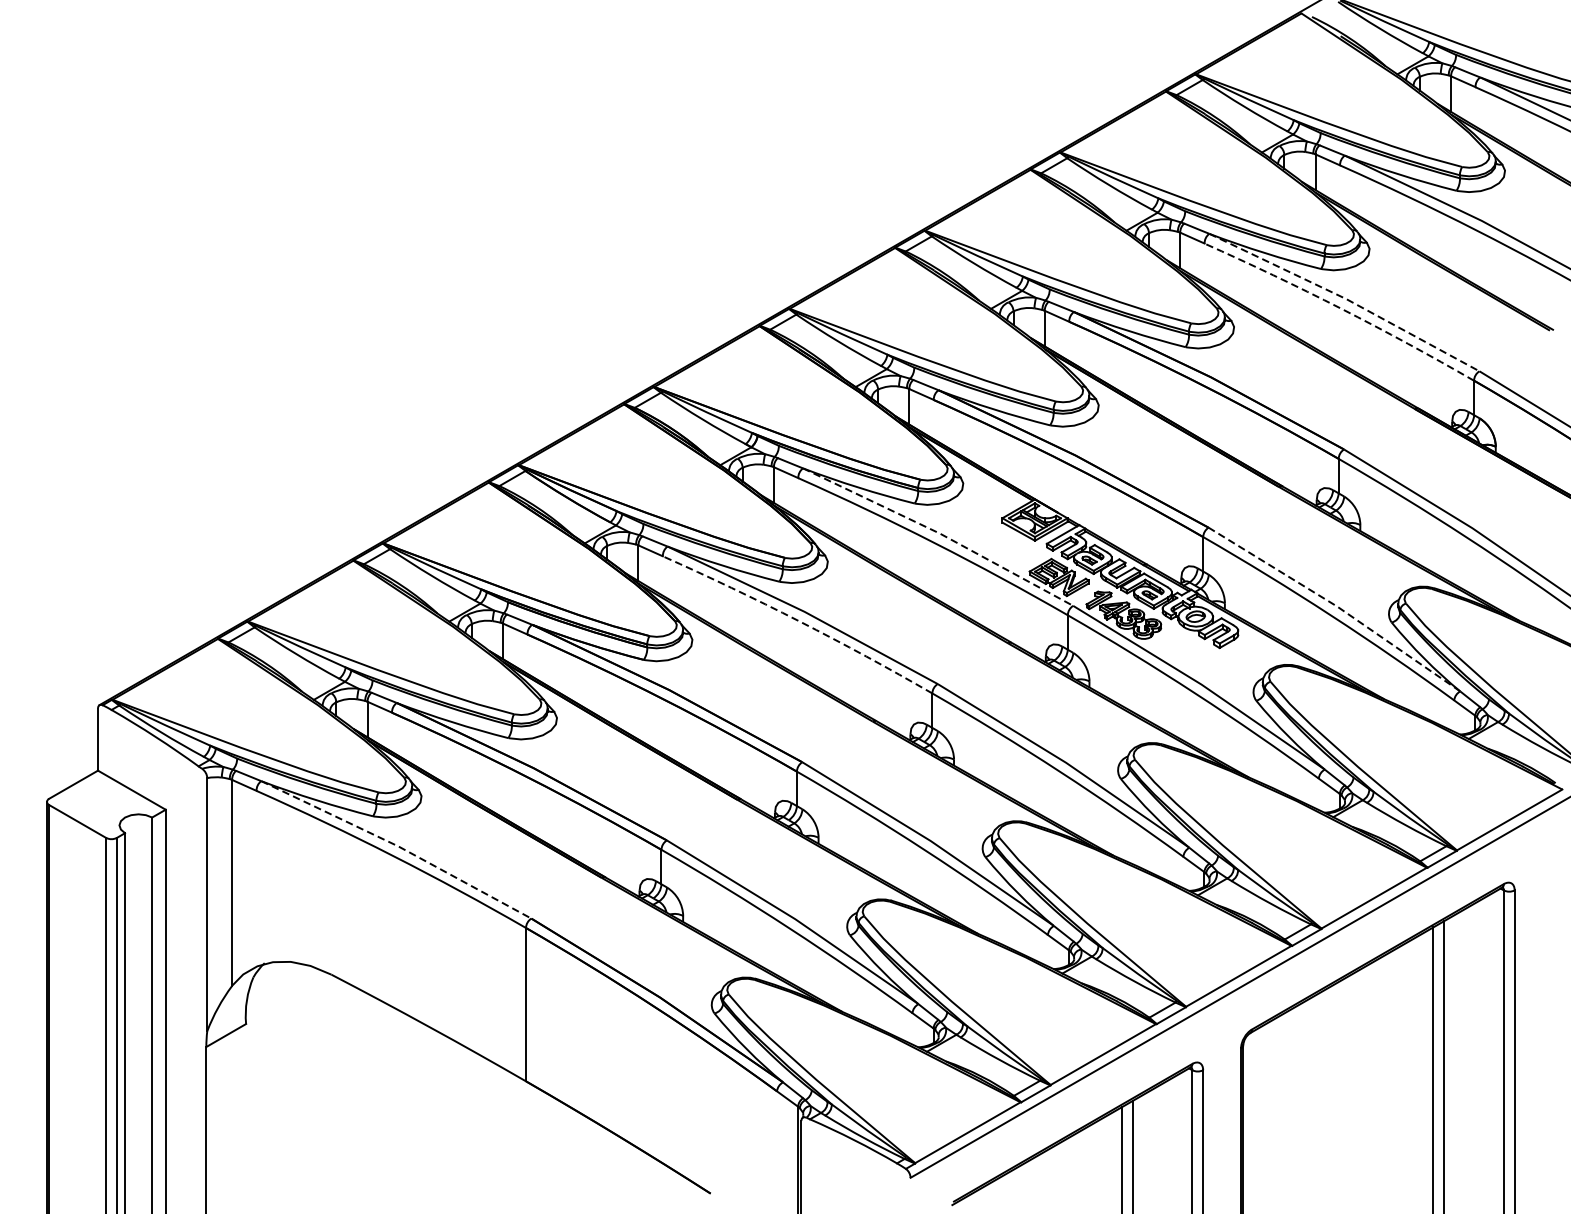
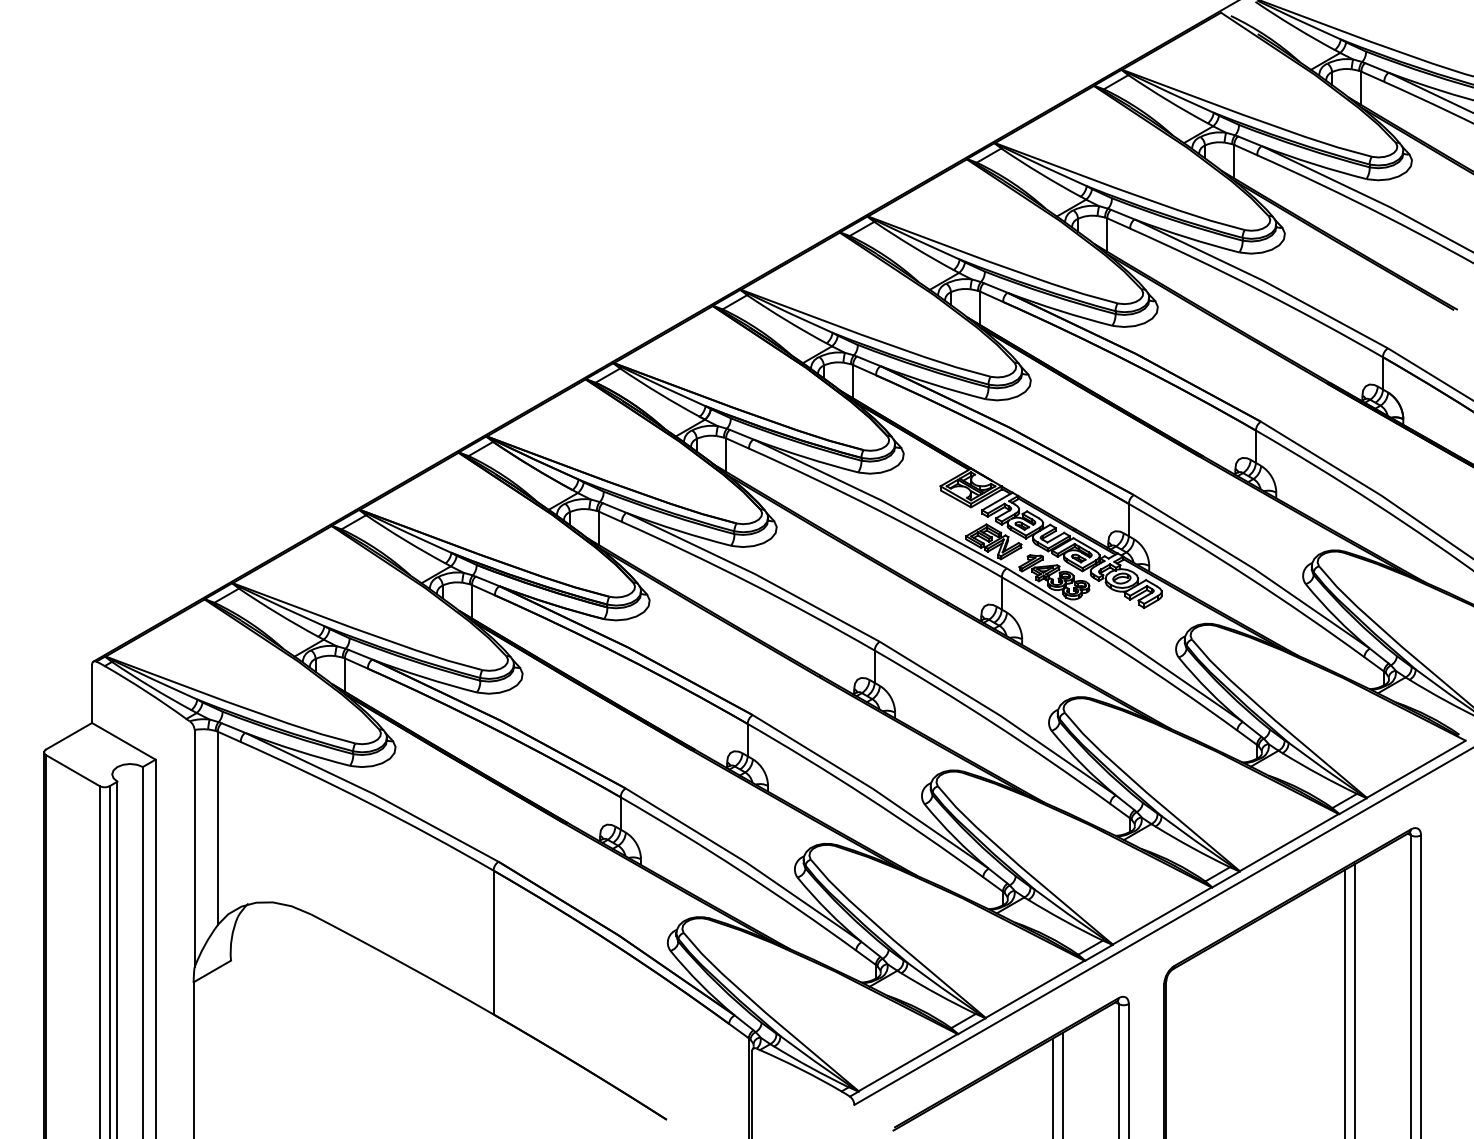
line: (1346, 298) -> (1263, 280), dashed -> solid
arc: (1341, 308) -> (1258, 289), dashed -> solid
line: (940, 533) -> (882, 500), dashed -> solid
line: (1337, 605) -> (1254, 568), dashed -> solid
arc: (799, 620) -> (750, 582), dashed -> solid
line: (398, 846) -> (373, 794), dashed -> solid

